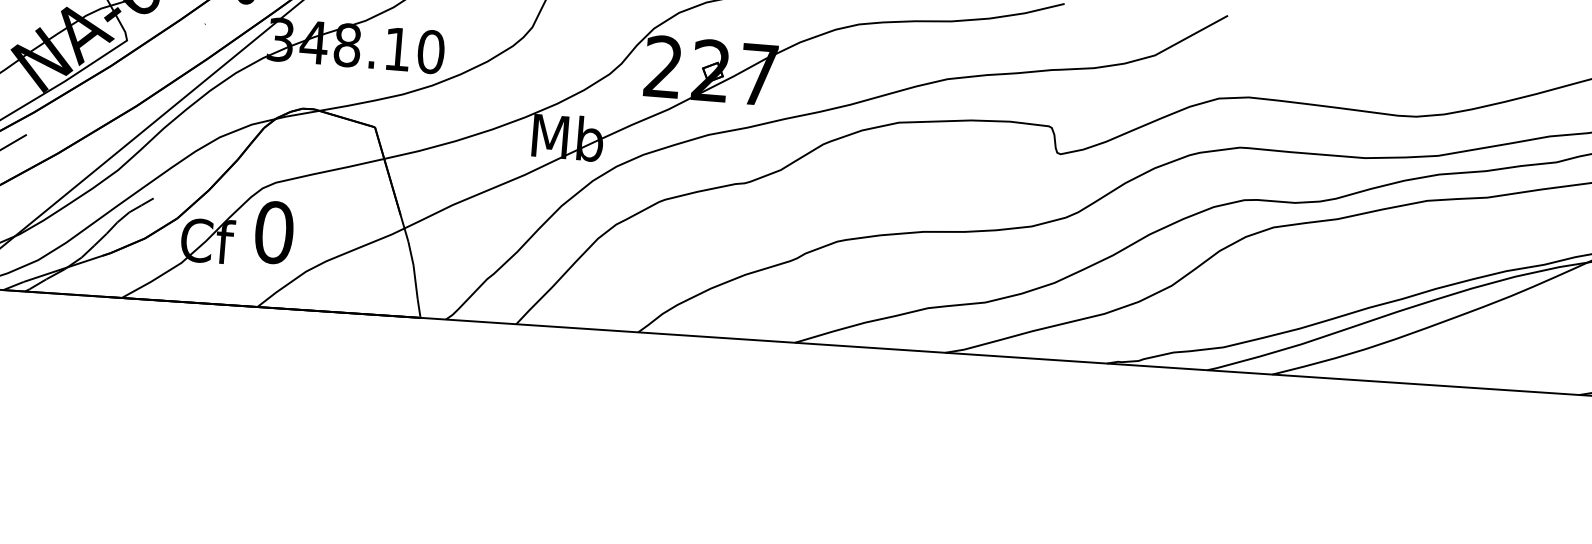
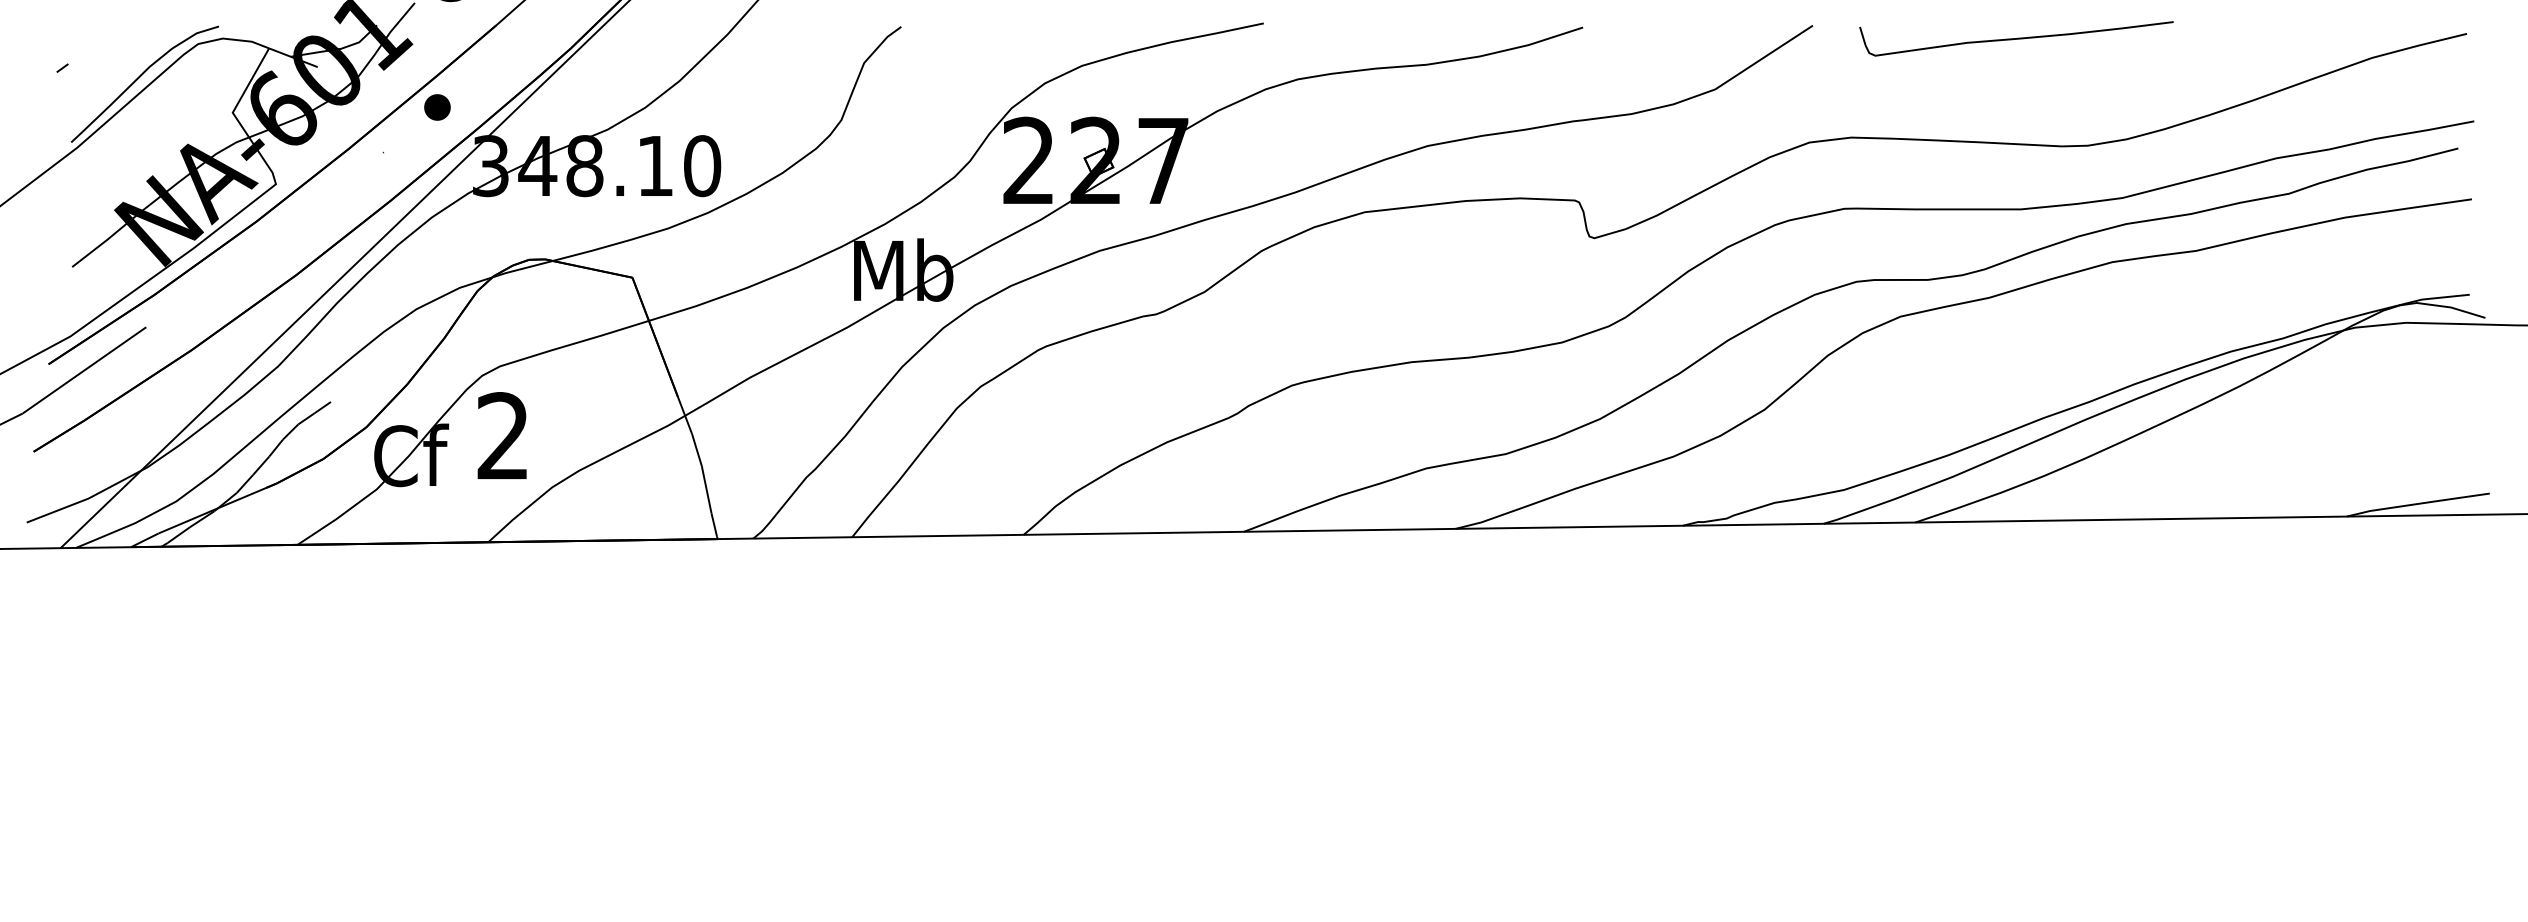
curve: (1371, 36) -> (2016, 38), added
text: (274, 232) -> (503, 436), 0 -> 2

